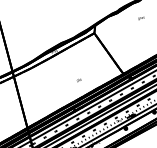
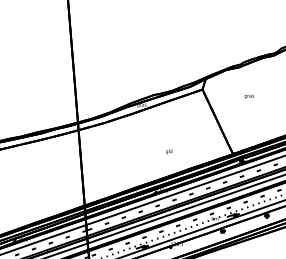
text: (140, 18) -> (248, 96), moved

